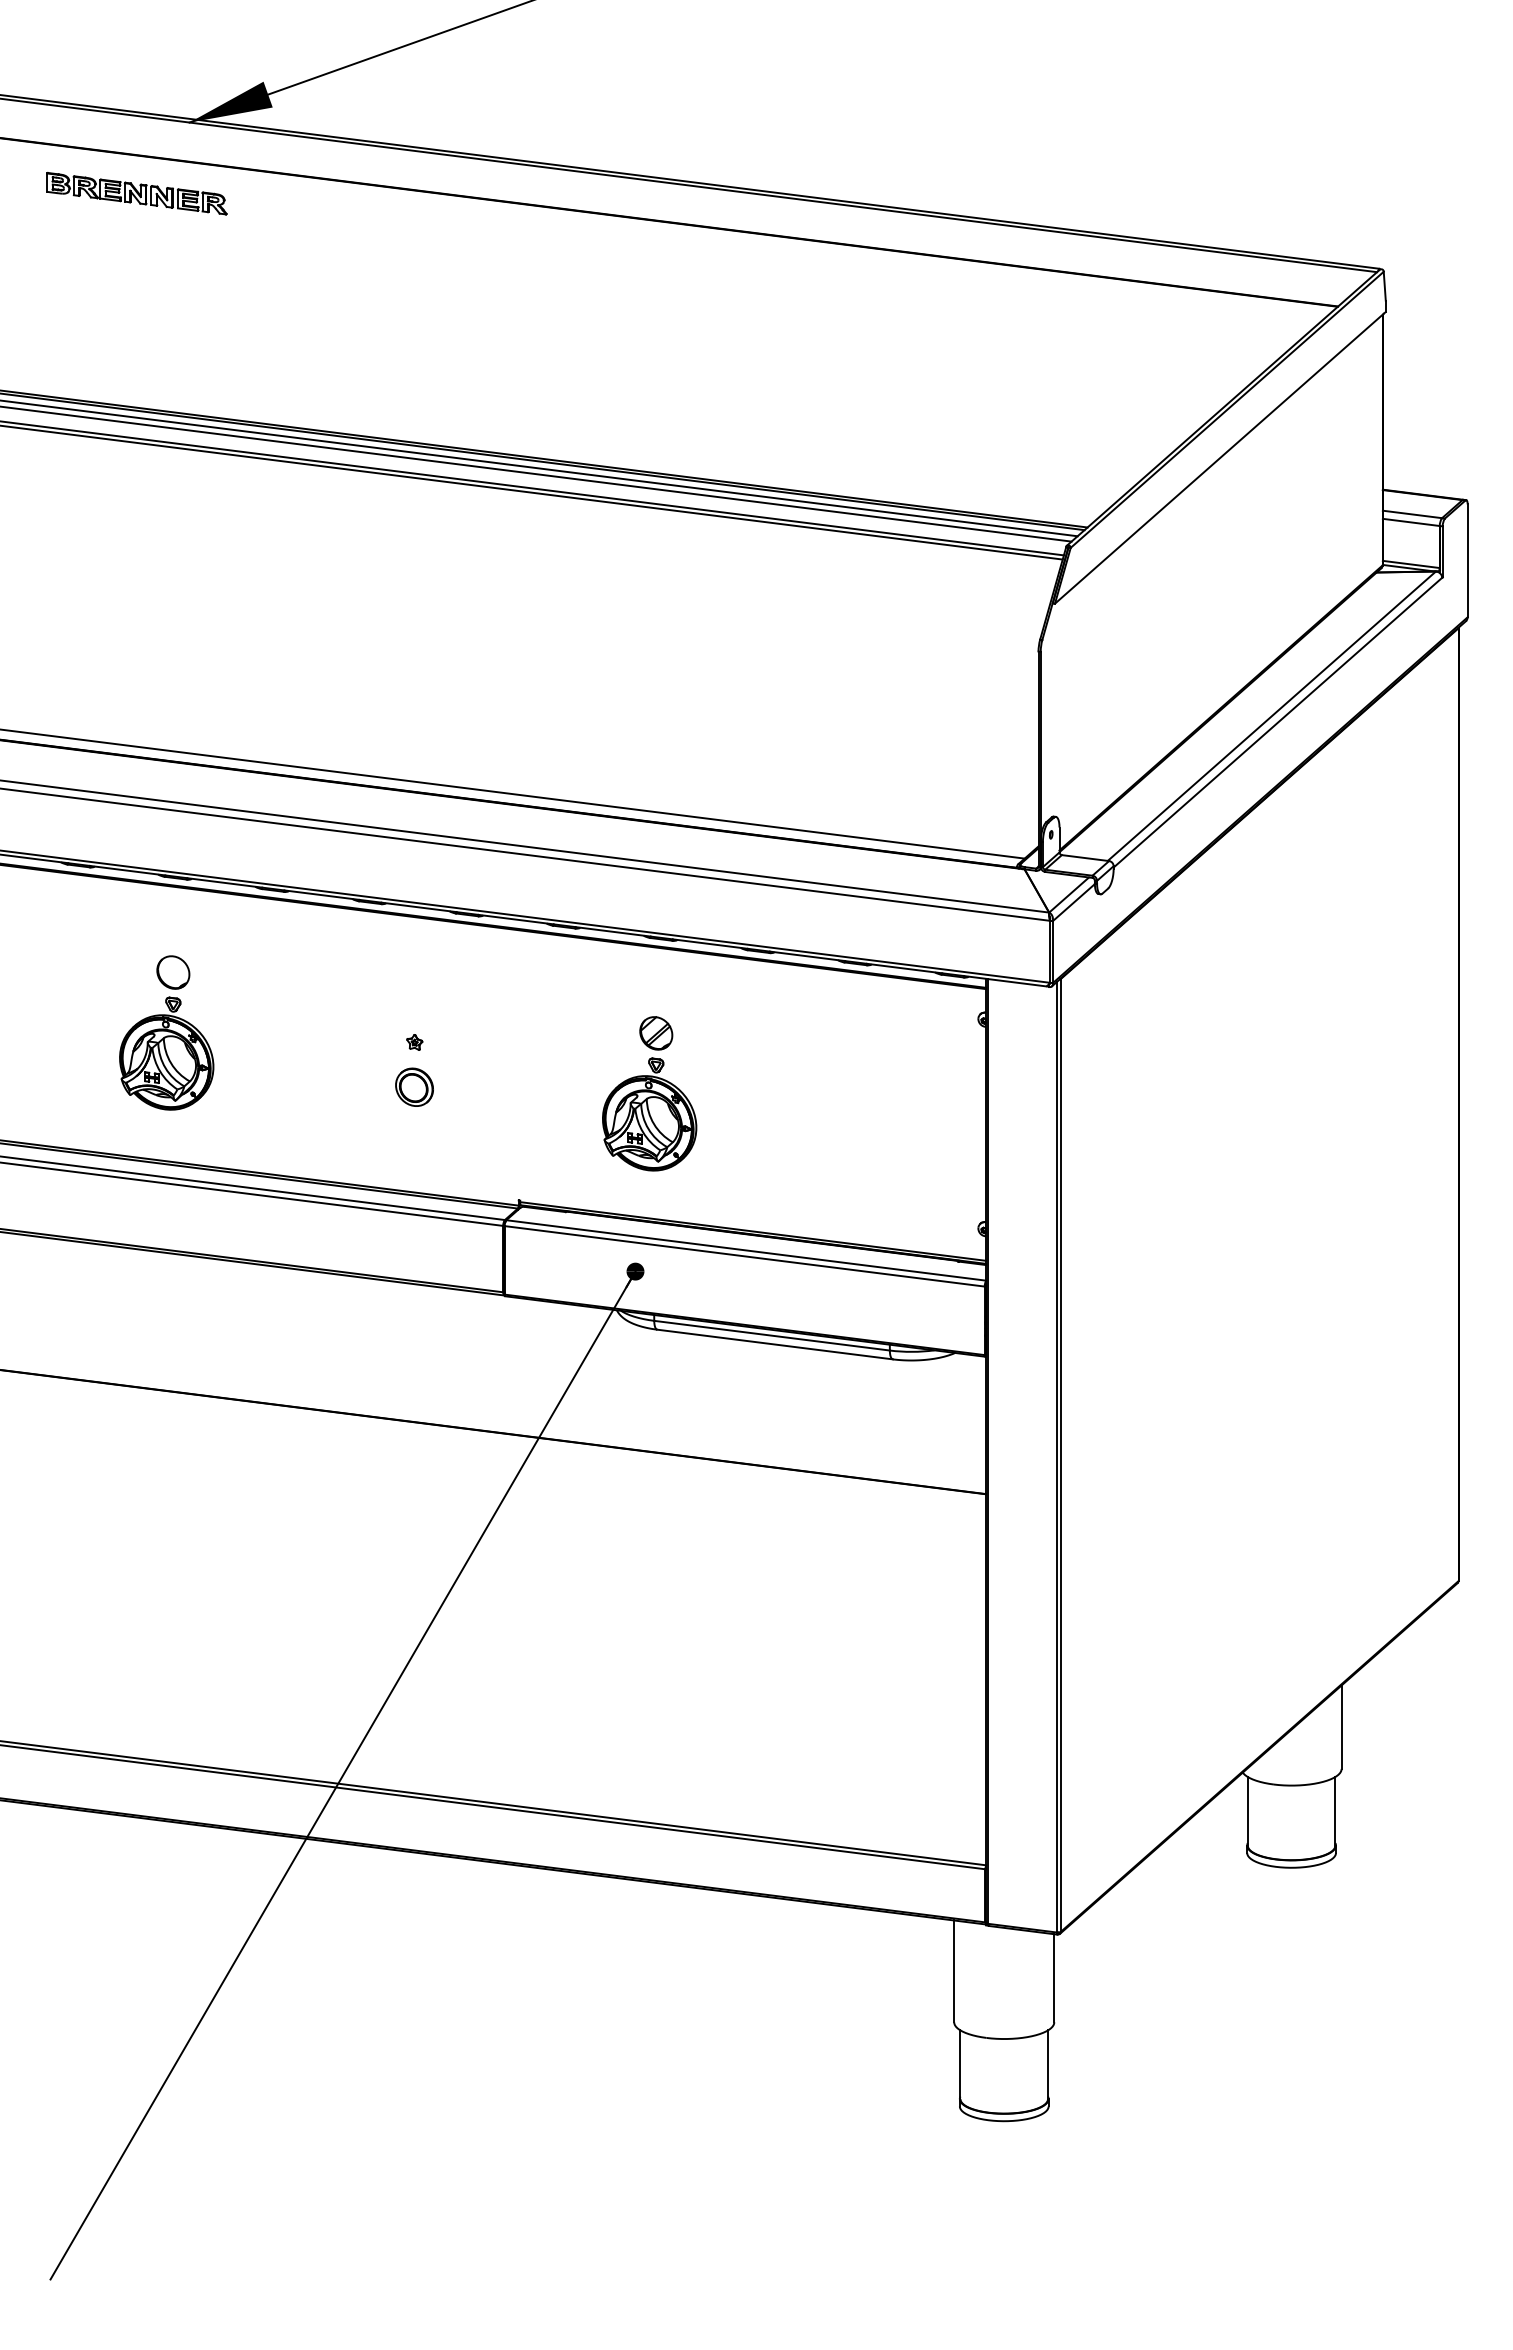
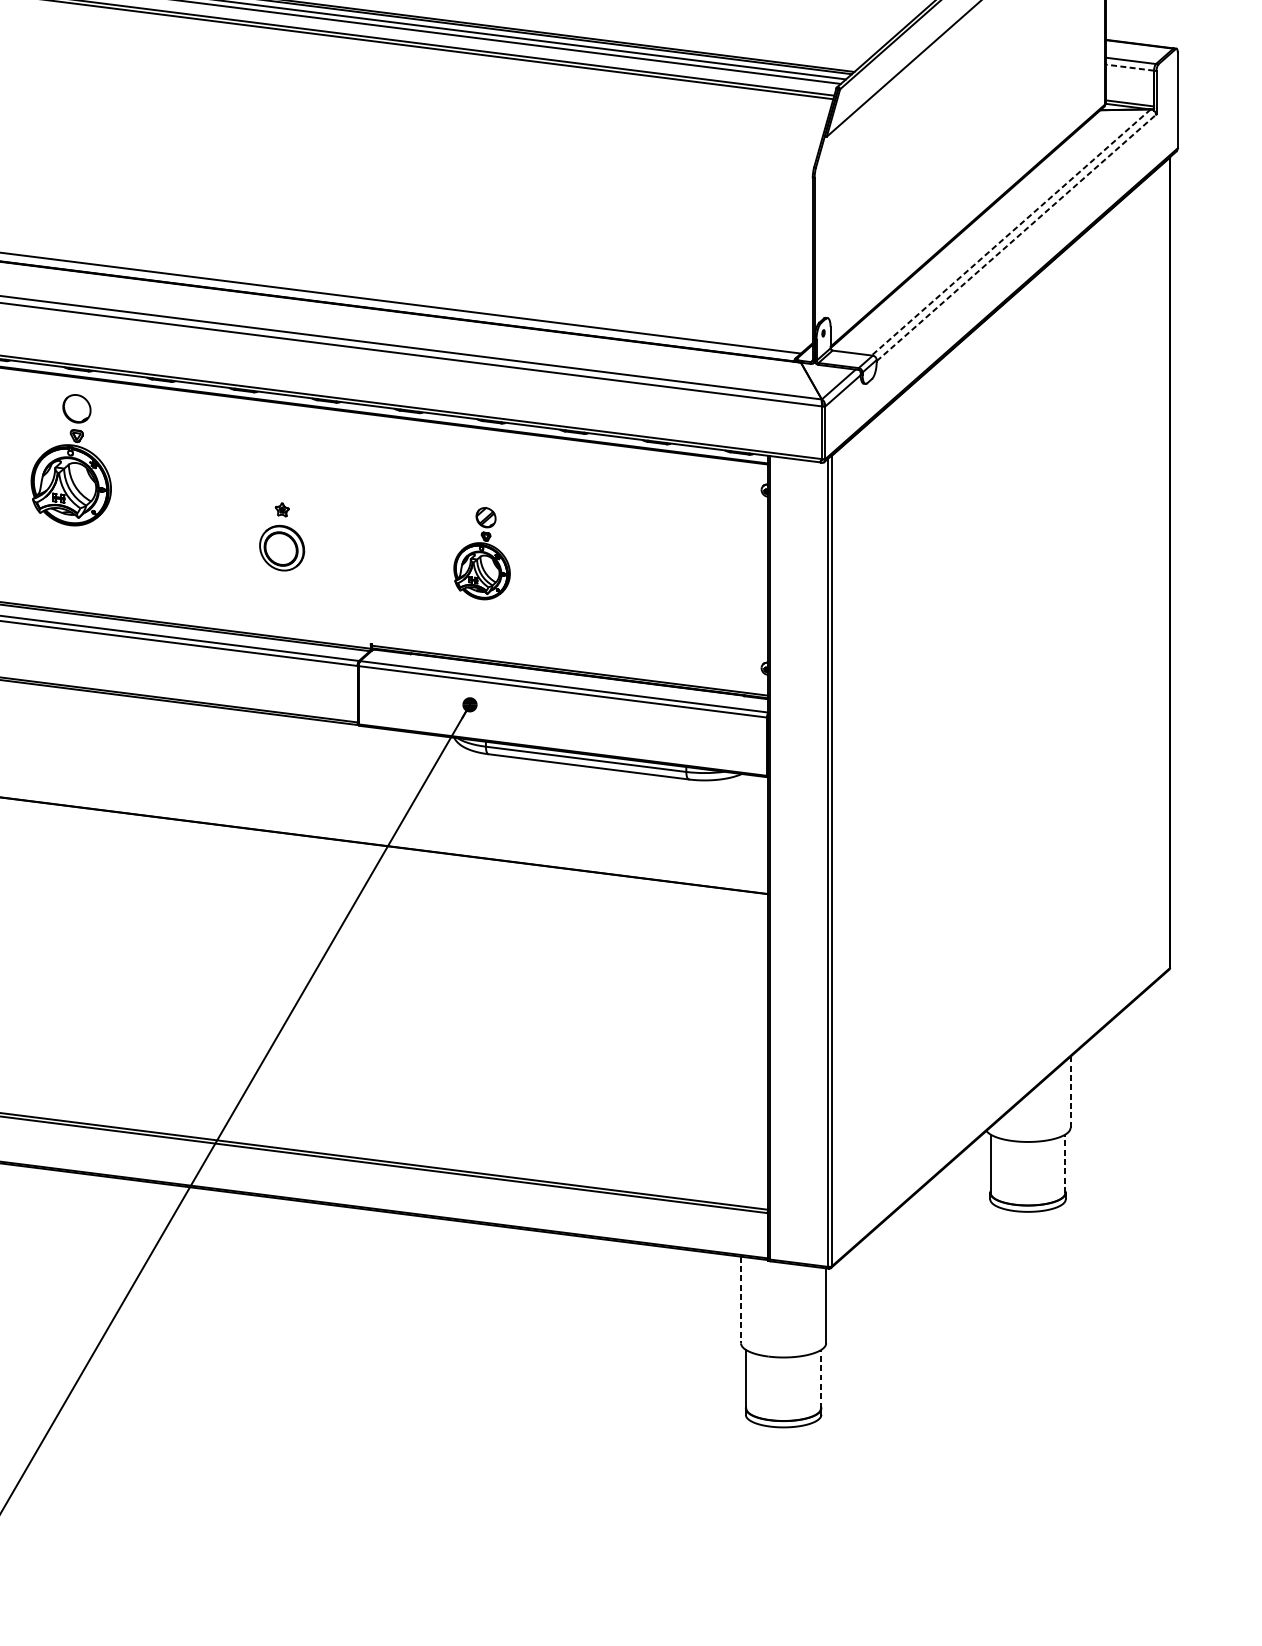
line: (1411, 522) -> (1129, 67), solid -> dashed
line: (1271, 716) -> (1010, 232), solid -> dashed
line: (1278, 722) -> (1016, 237), solid -> dashed
part: (166, 1032) -> (71, 459), moved
part: (414, 1086) -> (282, 547), size x1.4
part: (649, 1093) -> (481, 553), size x0.7
line: (1341, 1727) -> (1070, 1092), solid -> dashed
line: (1335, 1810) -> (1065, 1163), solid -> dashed
line: (954, 1971) -> (741, 1300), solid -> dashed
line: (1048, 2064) -> (821, 1379), solid -> dashed

